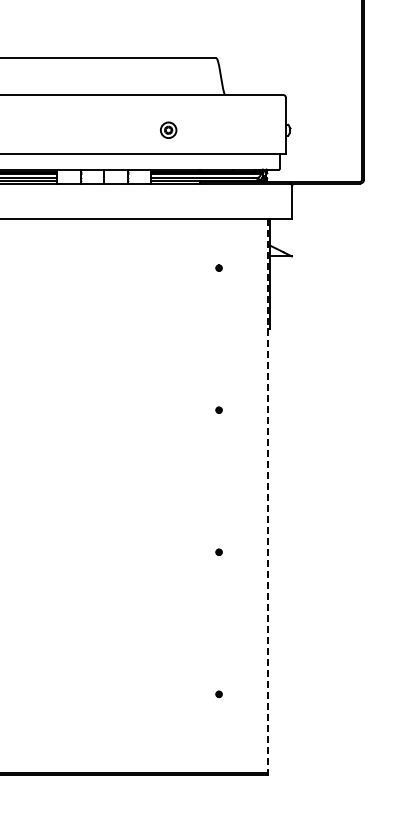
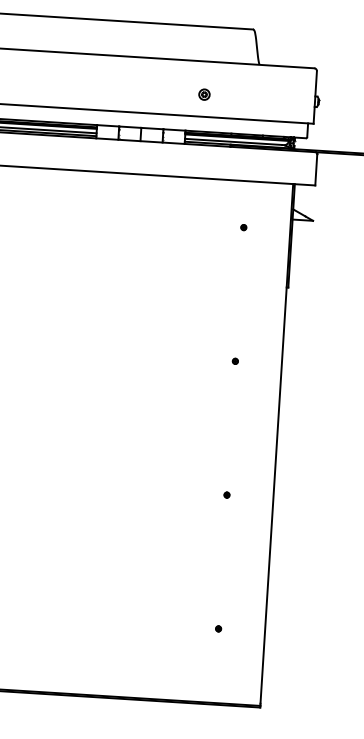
part: (168, 129) -> (204, 94), size x0.71
line: (268, 494) -> (276, 443), dashed -> solid

